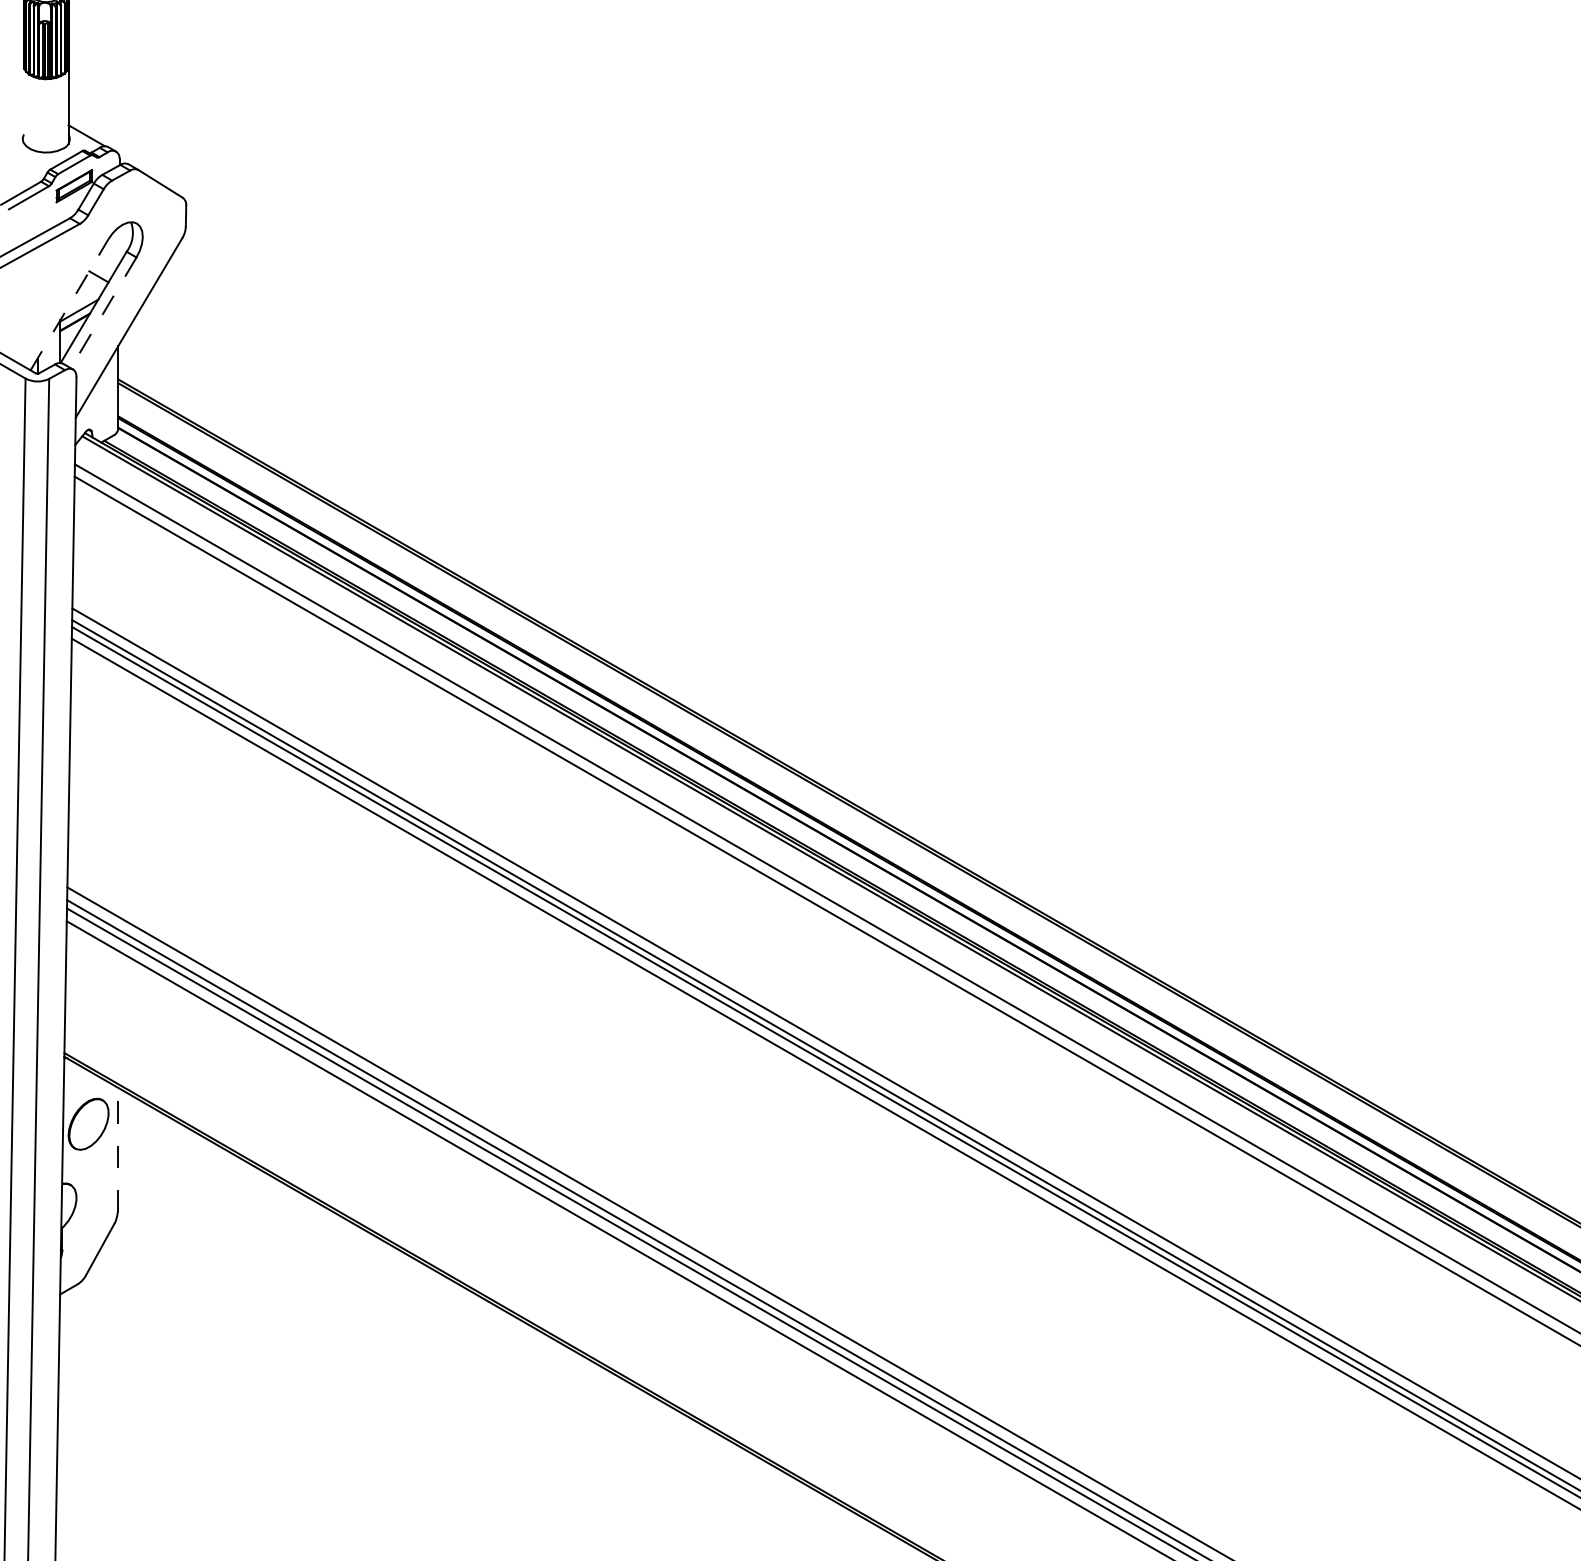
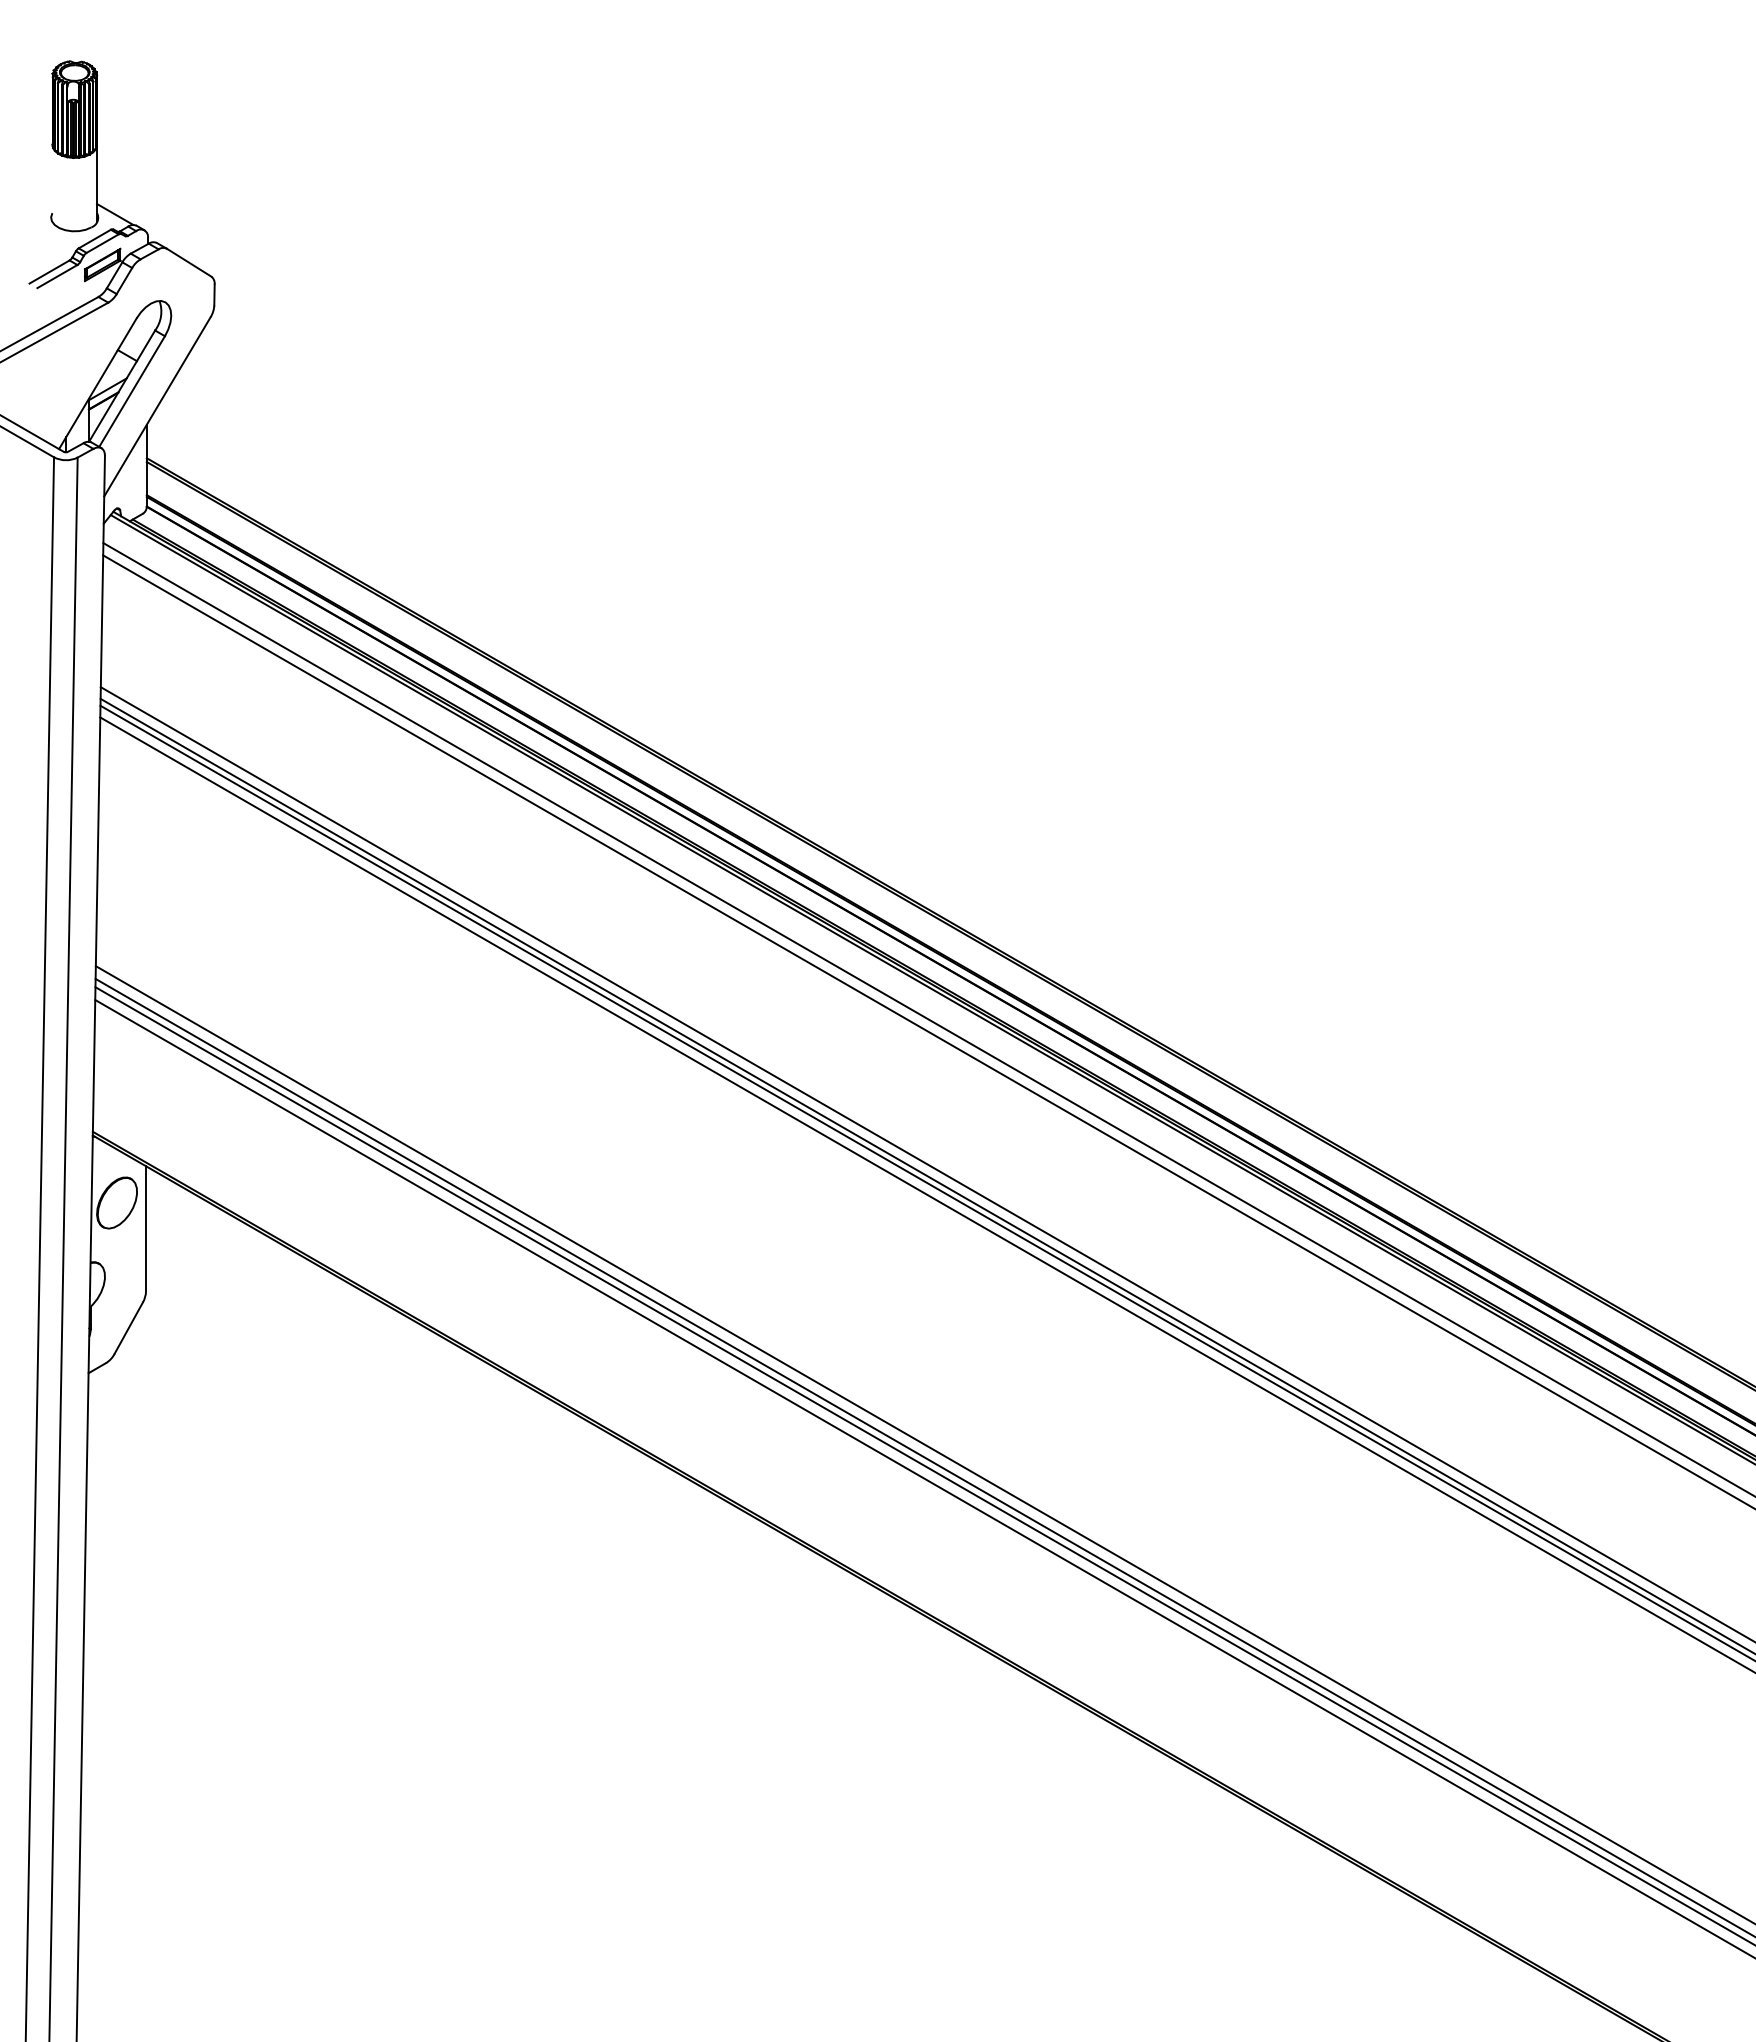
line: (69, 304) -> (97, 383), dashed -> solid
line: (103, 313) -> (131, 392), dashed -> solid
line: (118, 1149) -> (146, 1228), dashed -> solid

